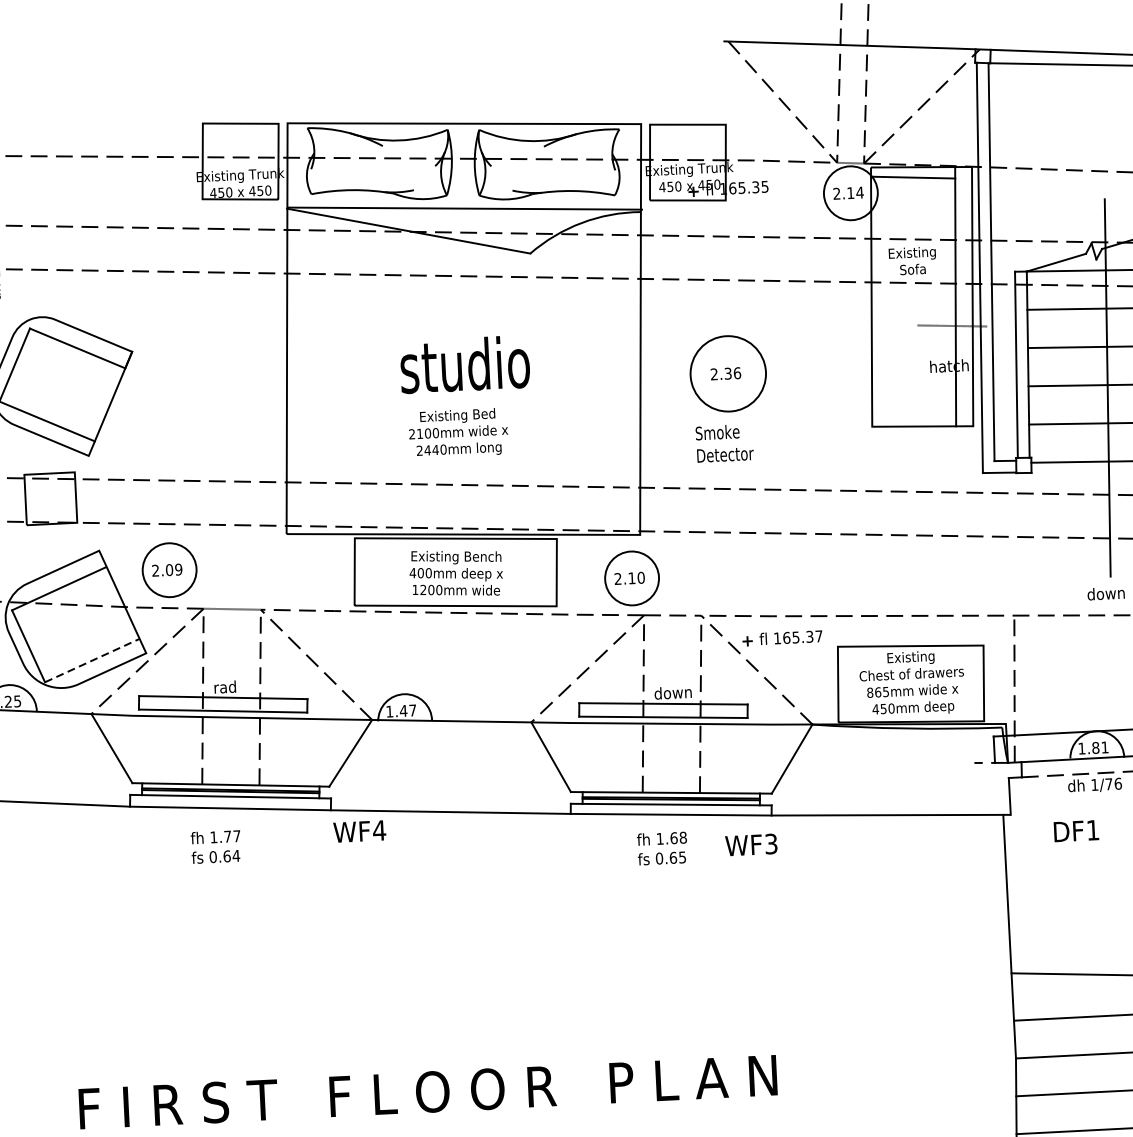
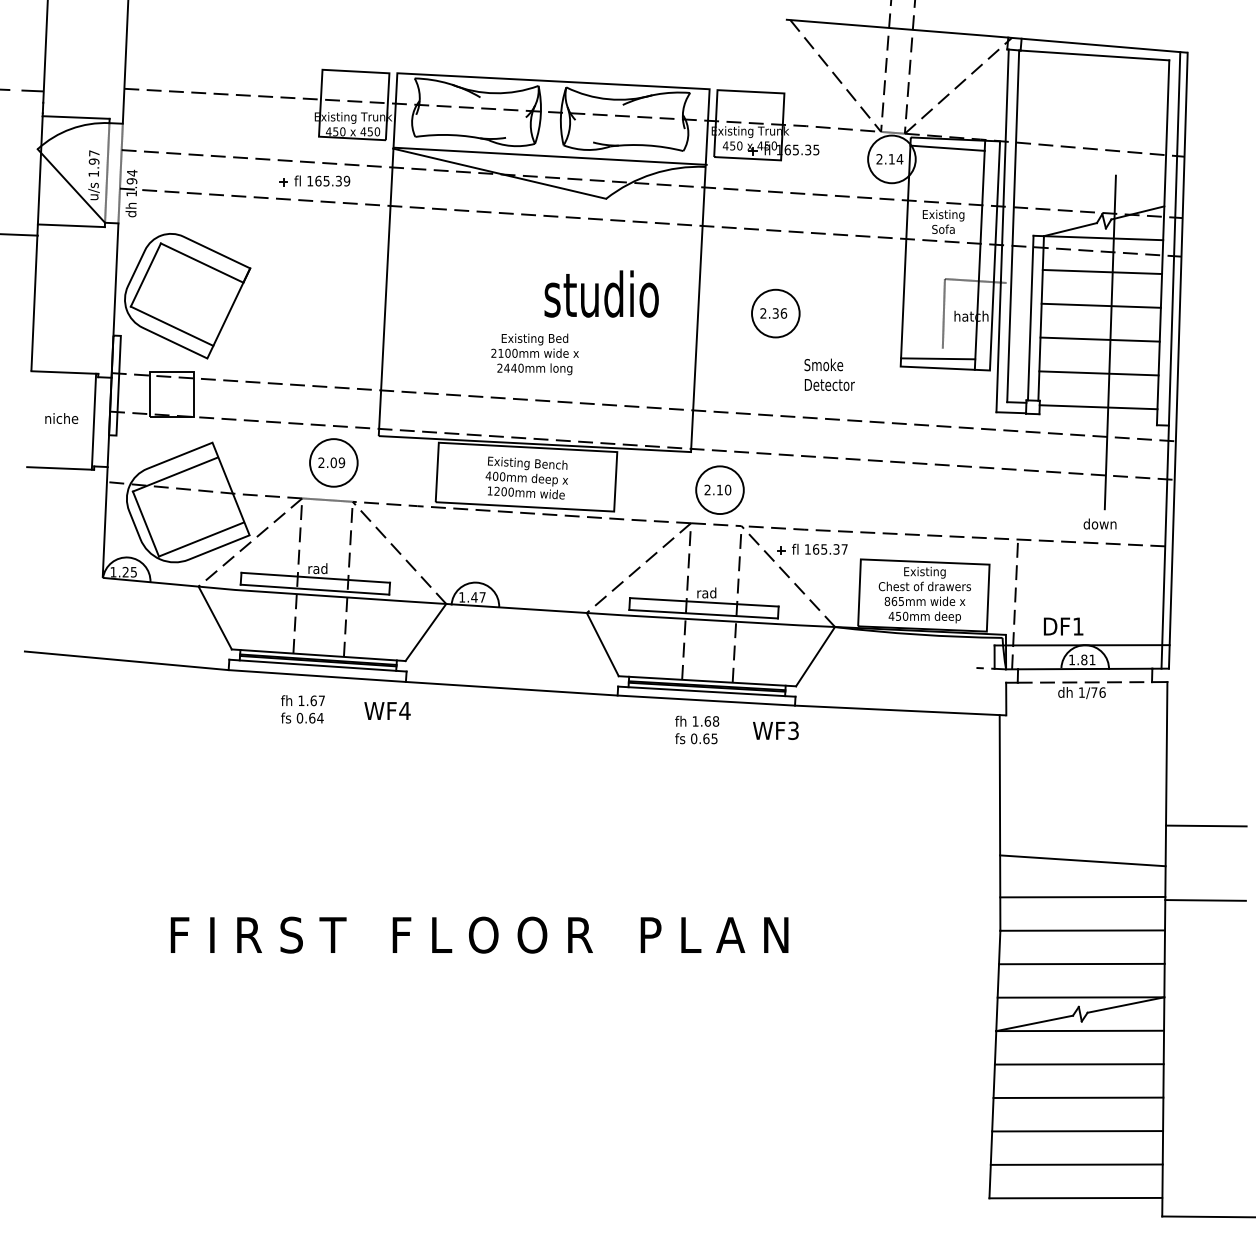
part: (199, 248) -> (314, 180), added
text: (464, 363) -> (601, 293), moved
line: (917, 364) -> (943, 313), added
circle: (727, 373) -> (775, 313), size x0.71
line: (914, 415) -> (938, 358), added
text: (724, 442) -> (829, 374), moved
part: (169, 569) -> (333, 462), moved
part: (631, 577) -> (719, 489), moved
line: (92, 660) -> (201, 539), dashed -> solid
text: (673, 692) -> (713, 592), down -> rad
text: (359, 830) -> (387, 710), moved
text: (1076, 831) -> (1063, 626), moved
text: (227, 836) -> (313, 700), 1.77 -> 1.67

